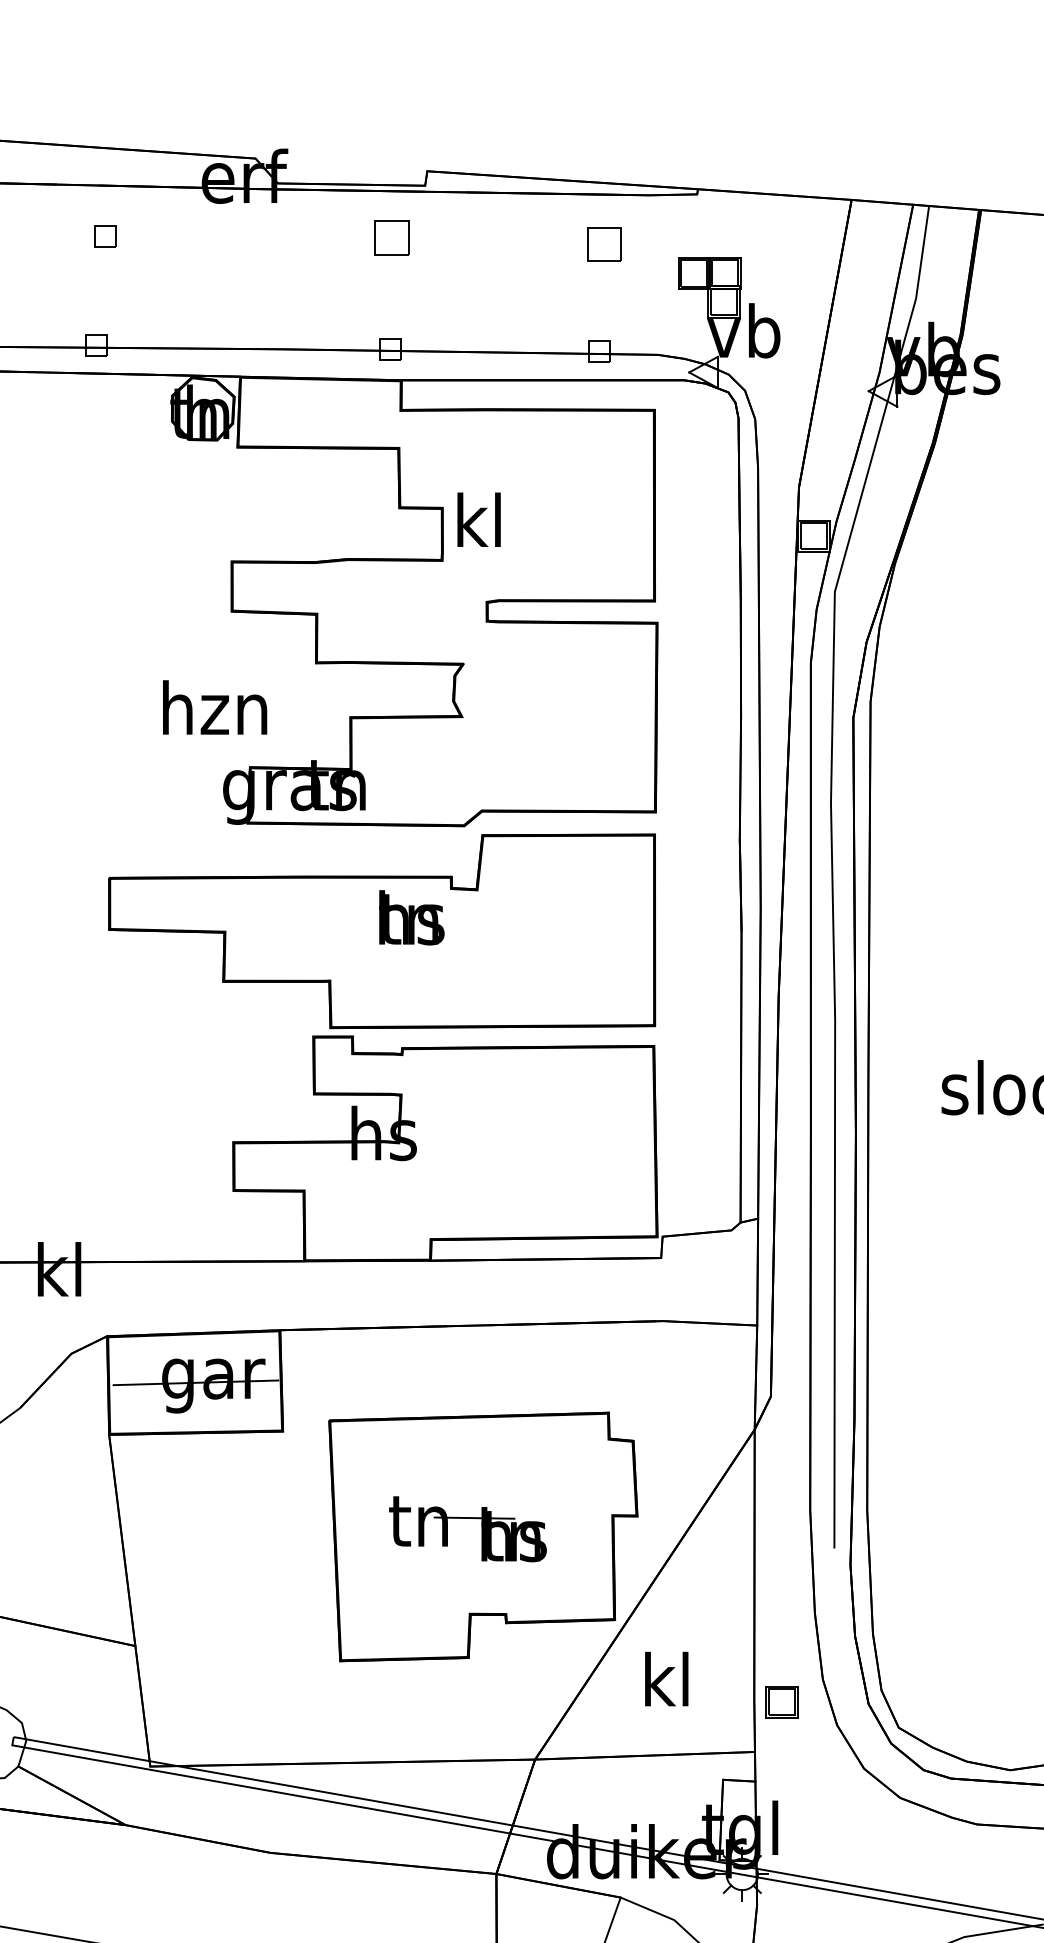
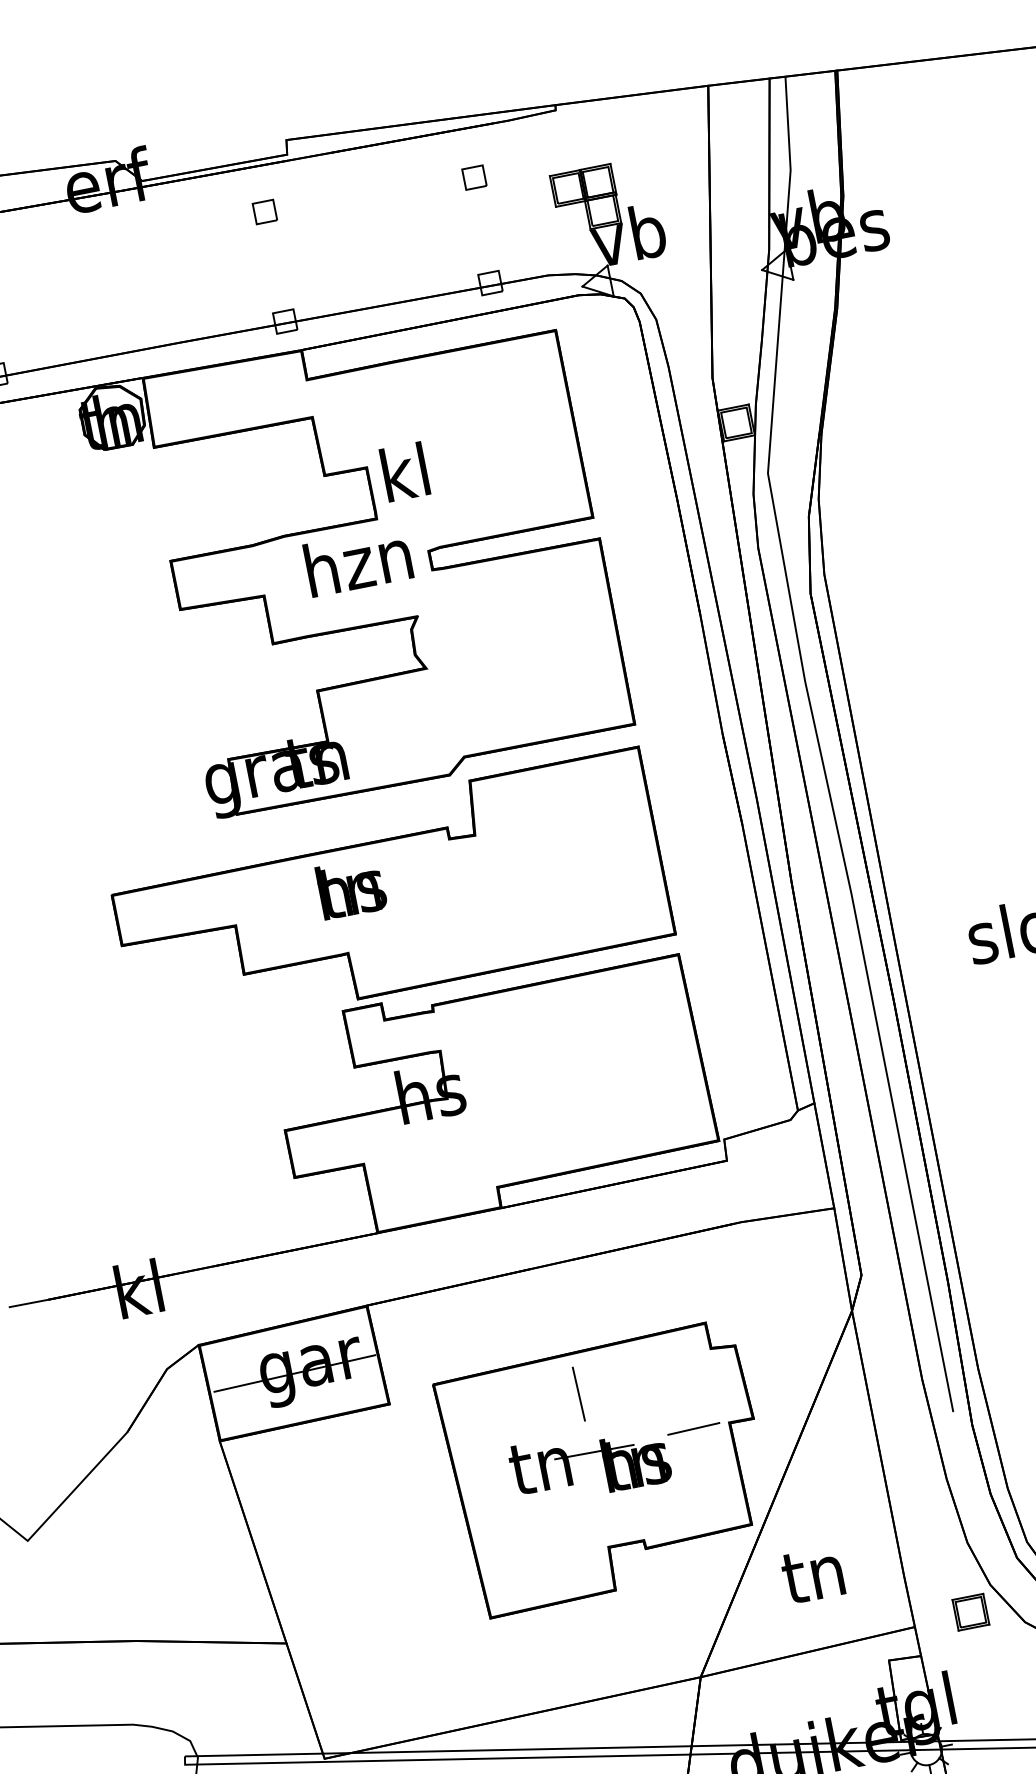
part: (392, 237) -> (265, 211), size x0.62
part: (604, 244) -> (474, 177), size x0.62
text: (215, 707) -> (358, 561), moved
text: (411, 917) -> (351, 887), moved
line: (470, 1458) -> (578, 1394), added
line: (576, 1514) -> (693, 1428), added
text: (664, 1678) -> (811, 1572), kl -> tn
part: (781, 1702) -> (970, 1612), moved

